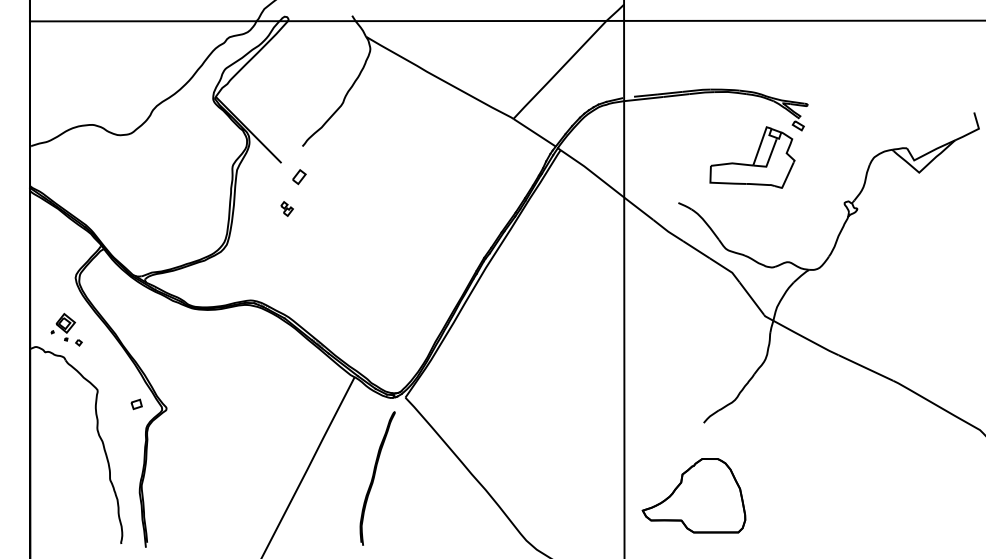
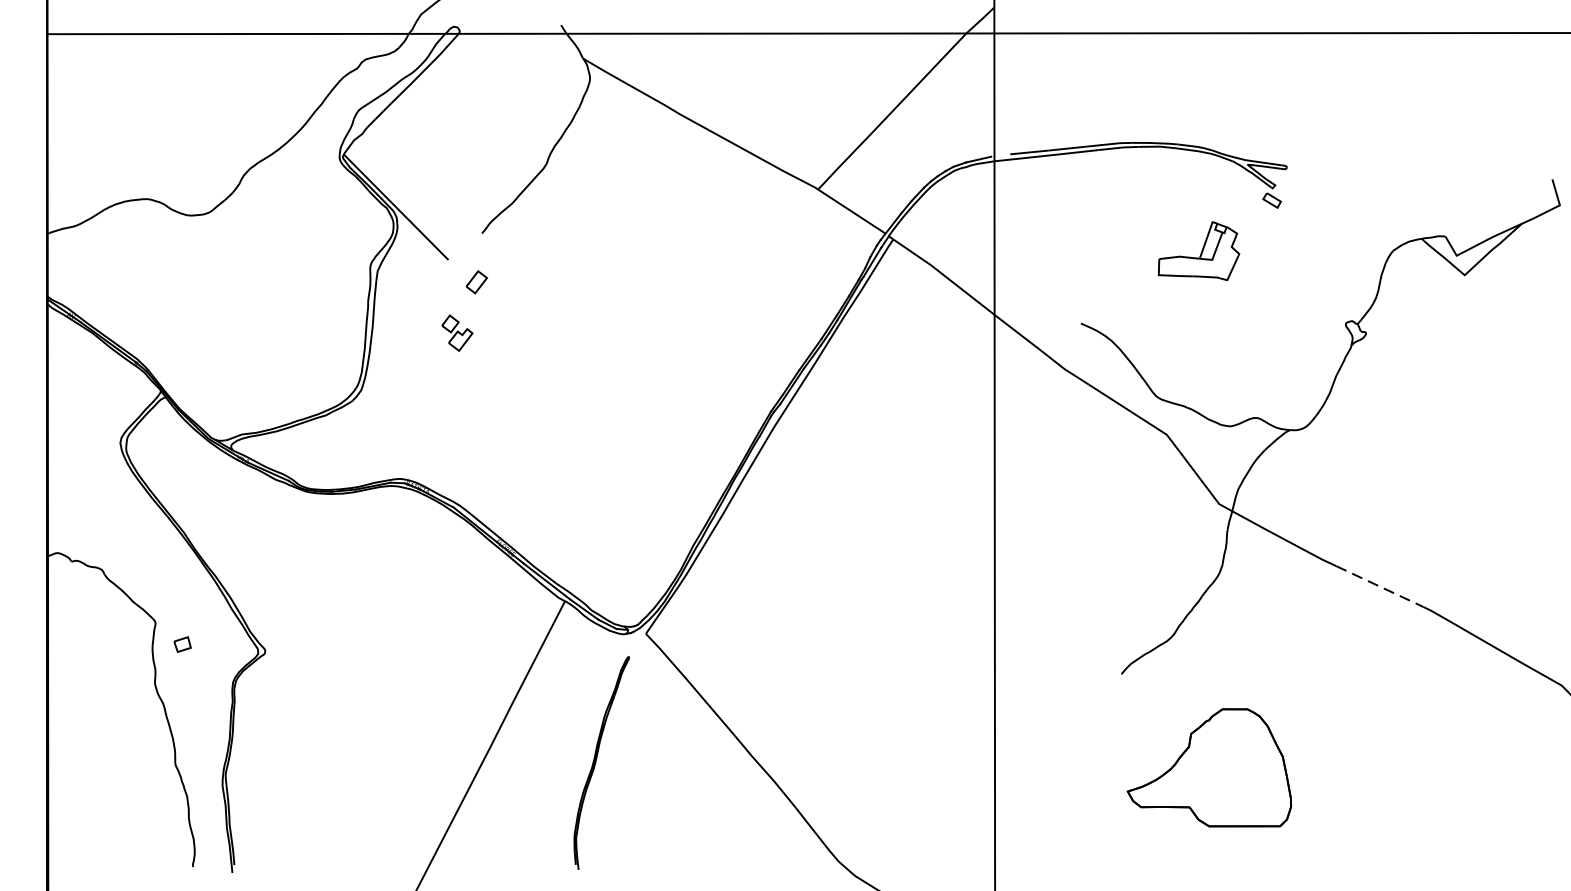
part: (752, 157) -> (1199, 251), size x0.6
part: (286, 208) -> (456, 332), size x1.6
part: (66, 329) -> (105, 525), removed
line: (866, 368) -> (1380, 587), solid -> dashed
part: (136, 404) -> (182, 644), moved
part: (693, 495) -> (1208, 767), moved

